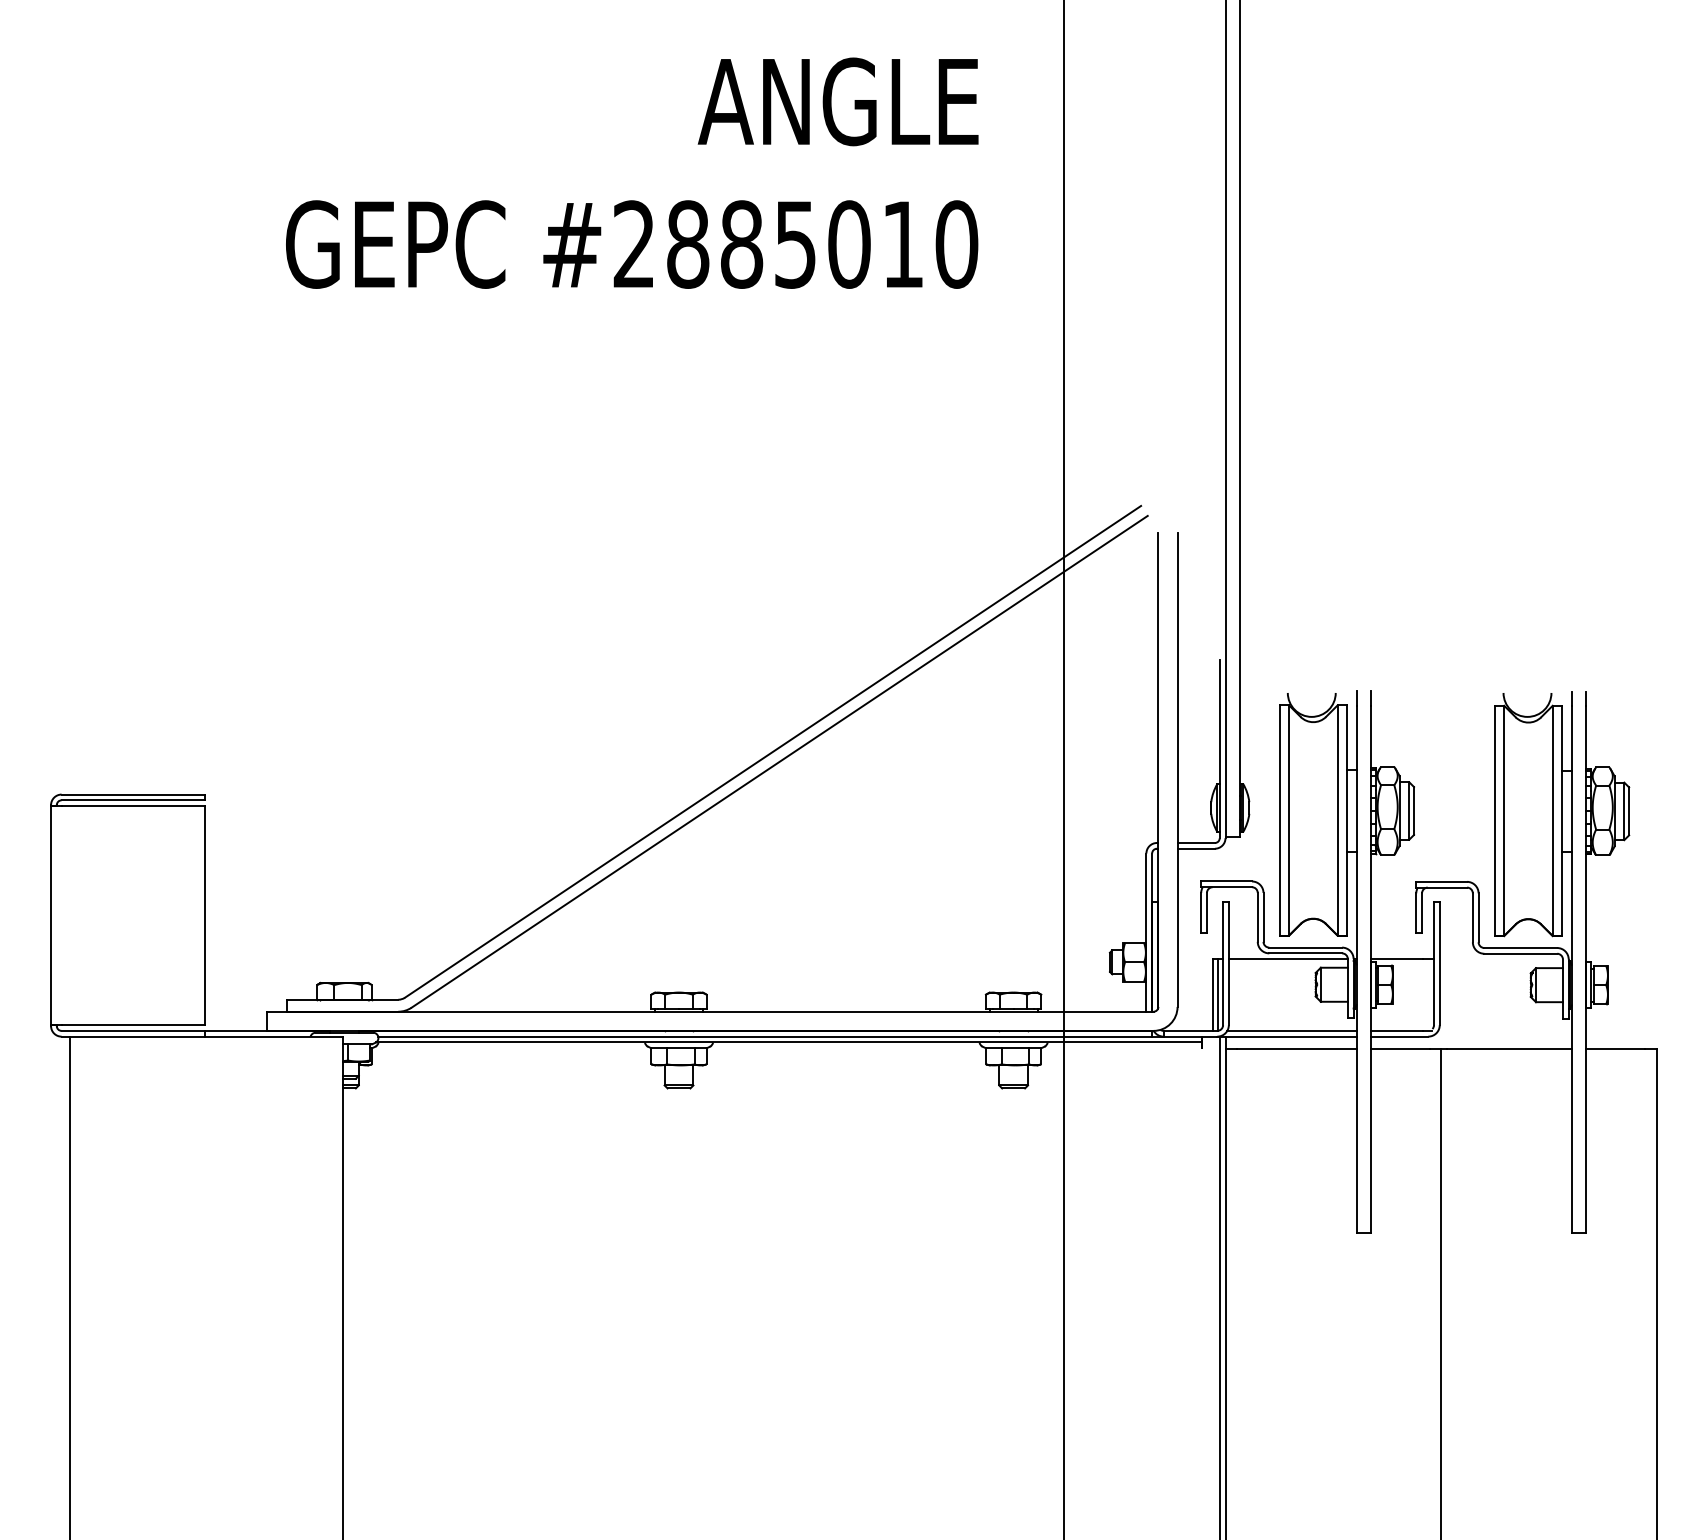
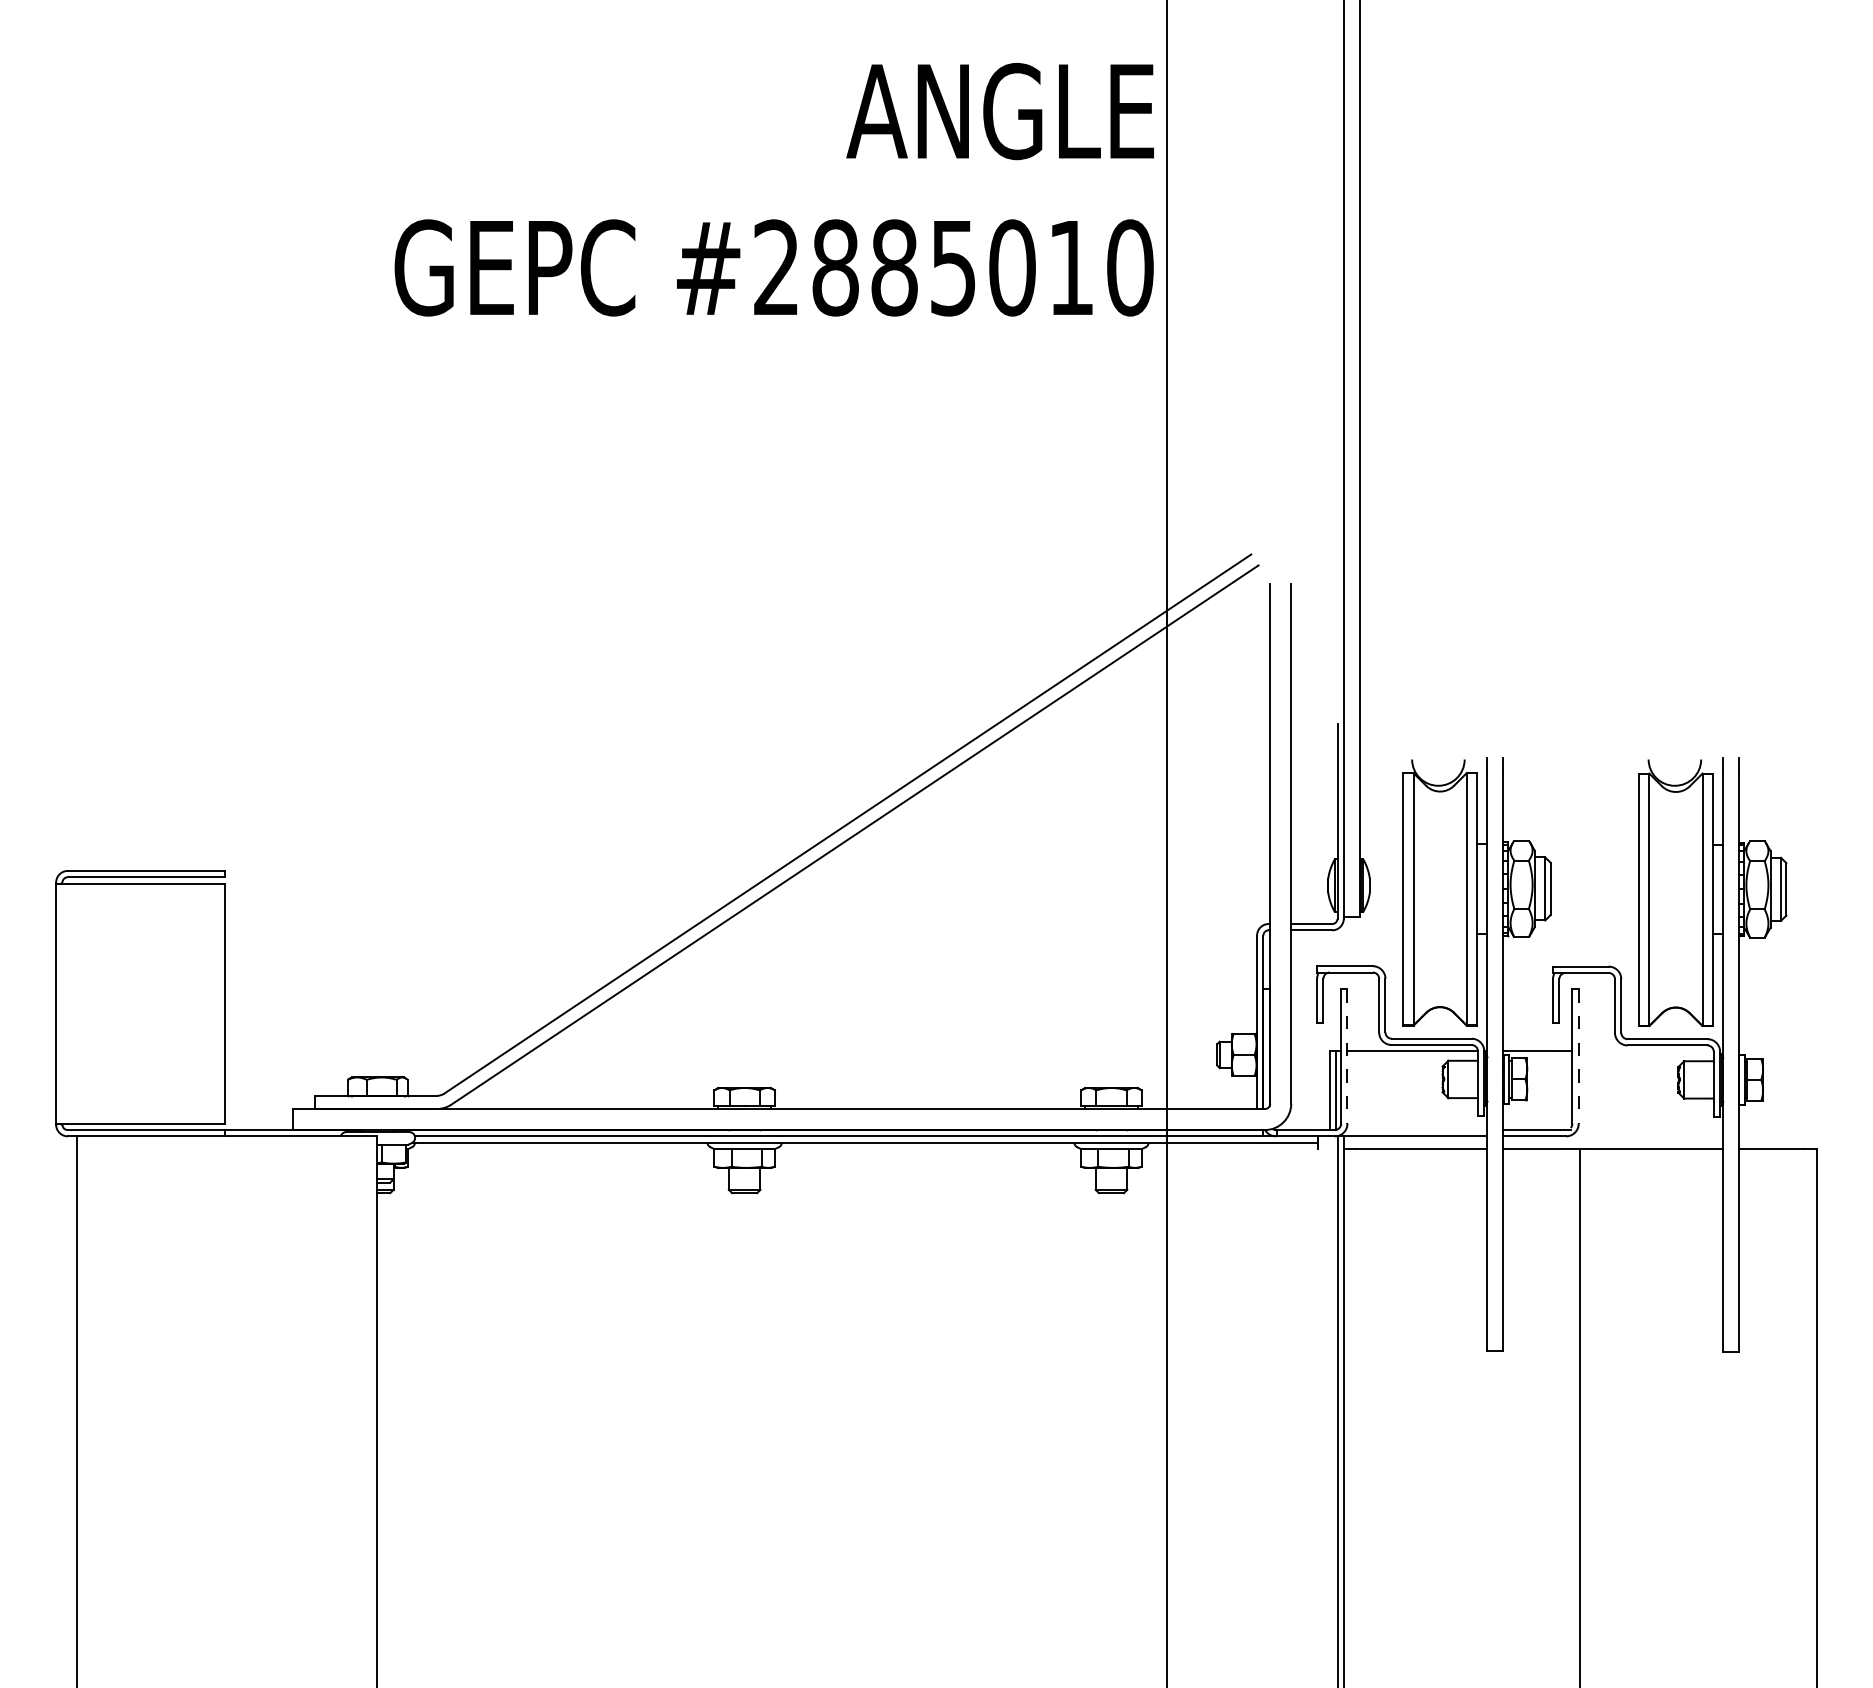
text: (631, 173) -> (773, 189), moved
line: (1228, 963) -> (1347, 1056), solid -> dashed
line: (1439, 963) -> (1578, 1056), solid -> dashed
line: (1291, 1031) -> (1416, 1130), removed

